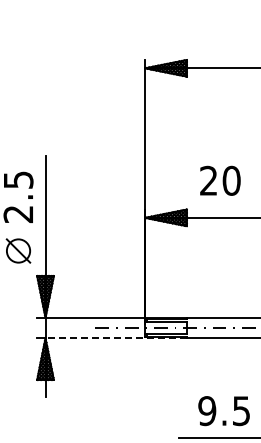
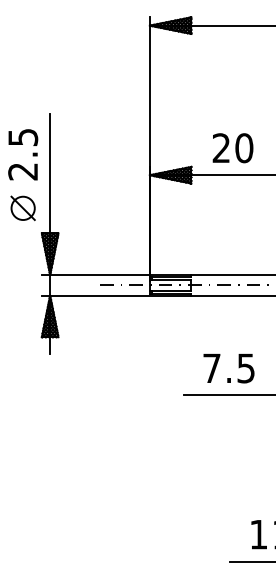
text: (219, 181) -> (232, 148), moved
line: (115, 338) -> (120, 295), dashed -> solid
text: (206, 411) -> (211, 368), 9.5 -> 7.5

